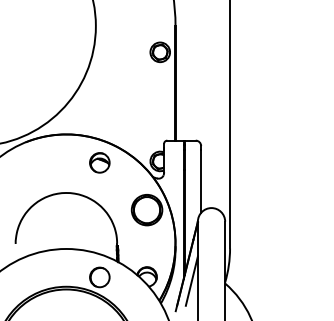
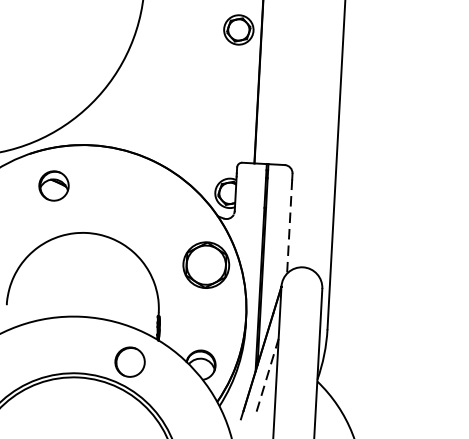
part: (99, 162) -> (53, 185), moved
line: (201, 181) -> (290, 226), solid -> dashed
line: (191, 280) -> (267, 374), solid -> dashed

